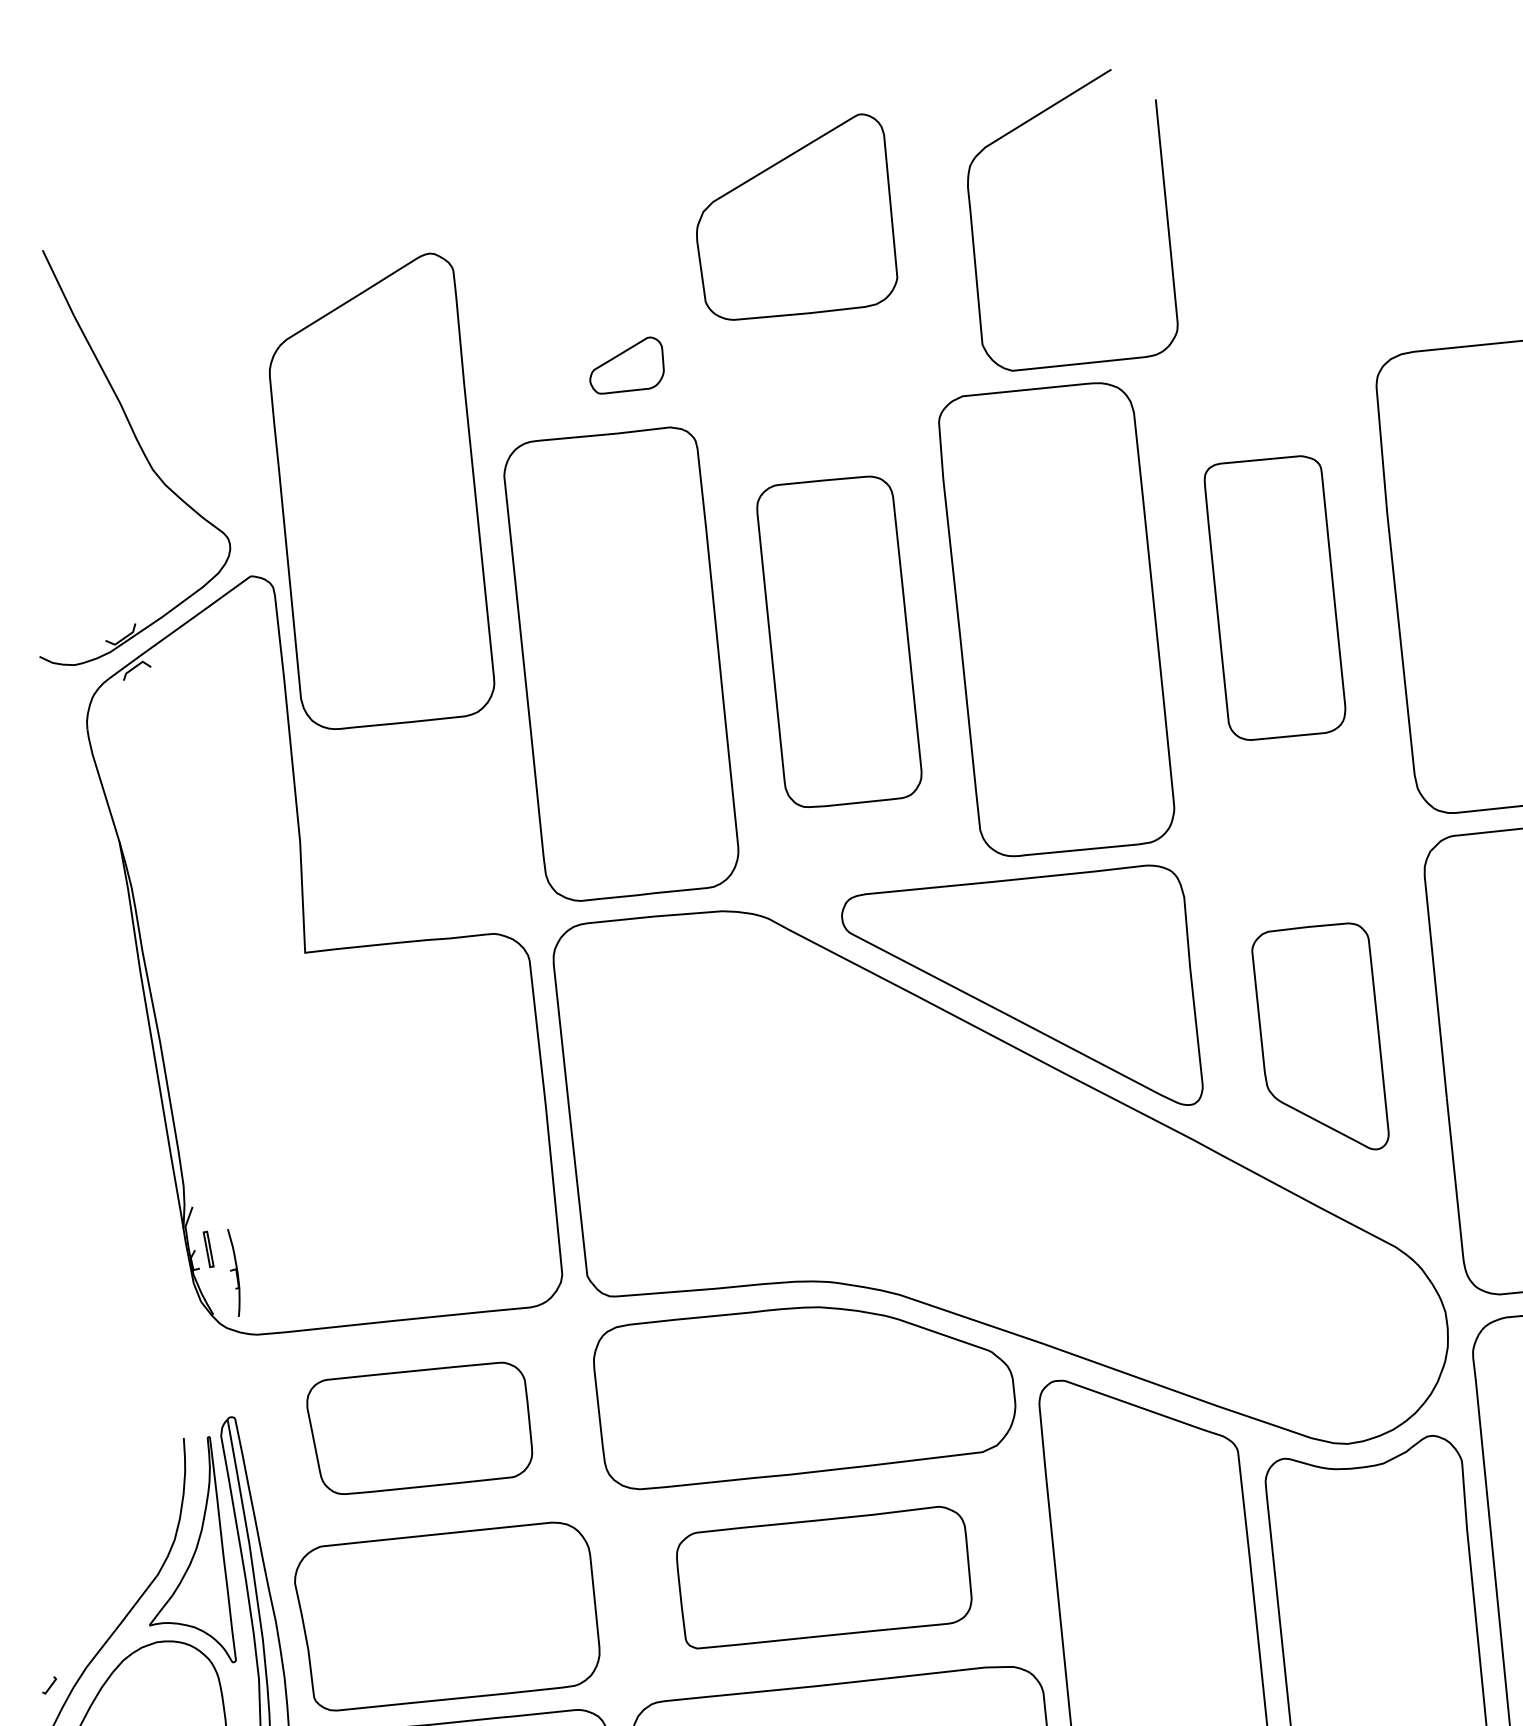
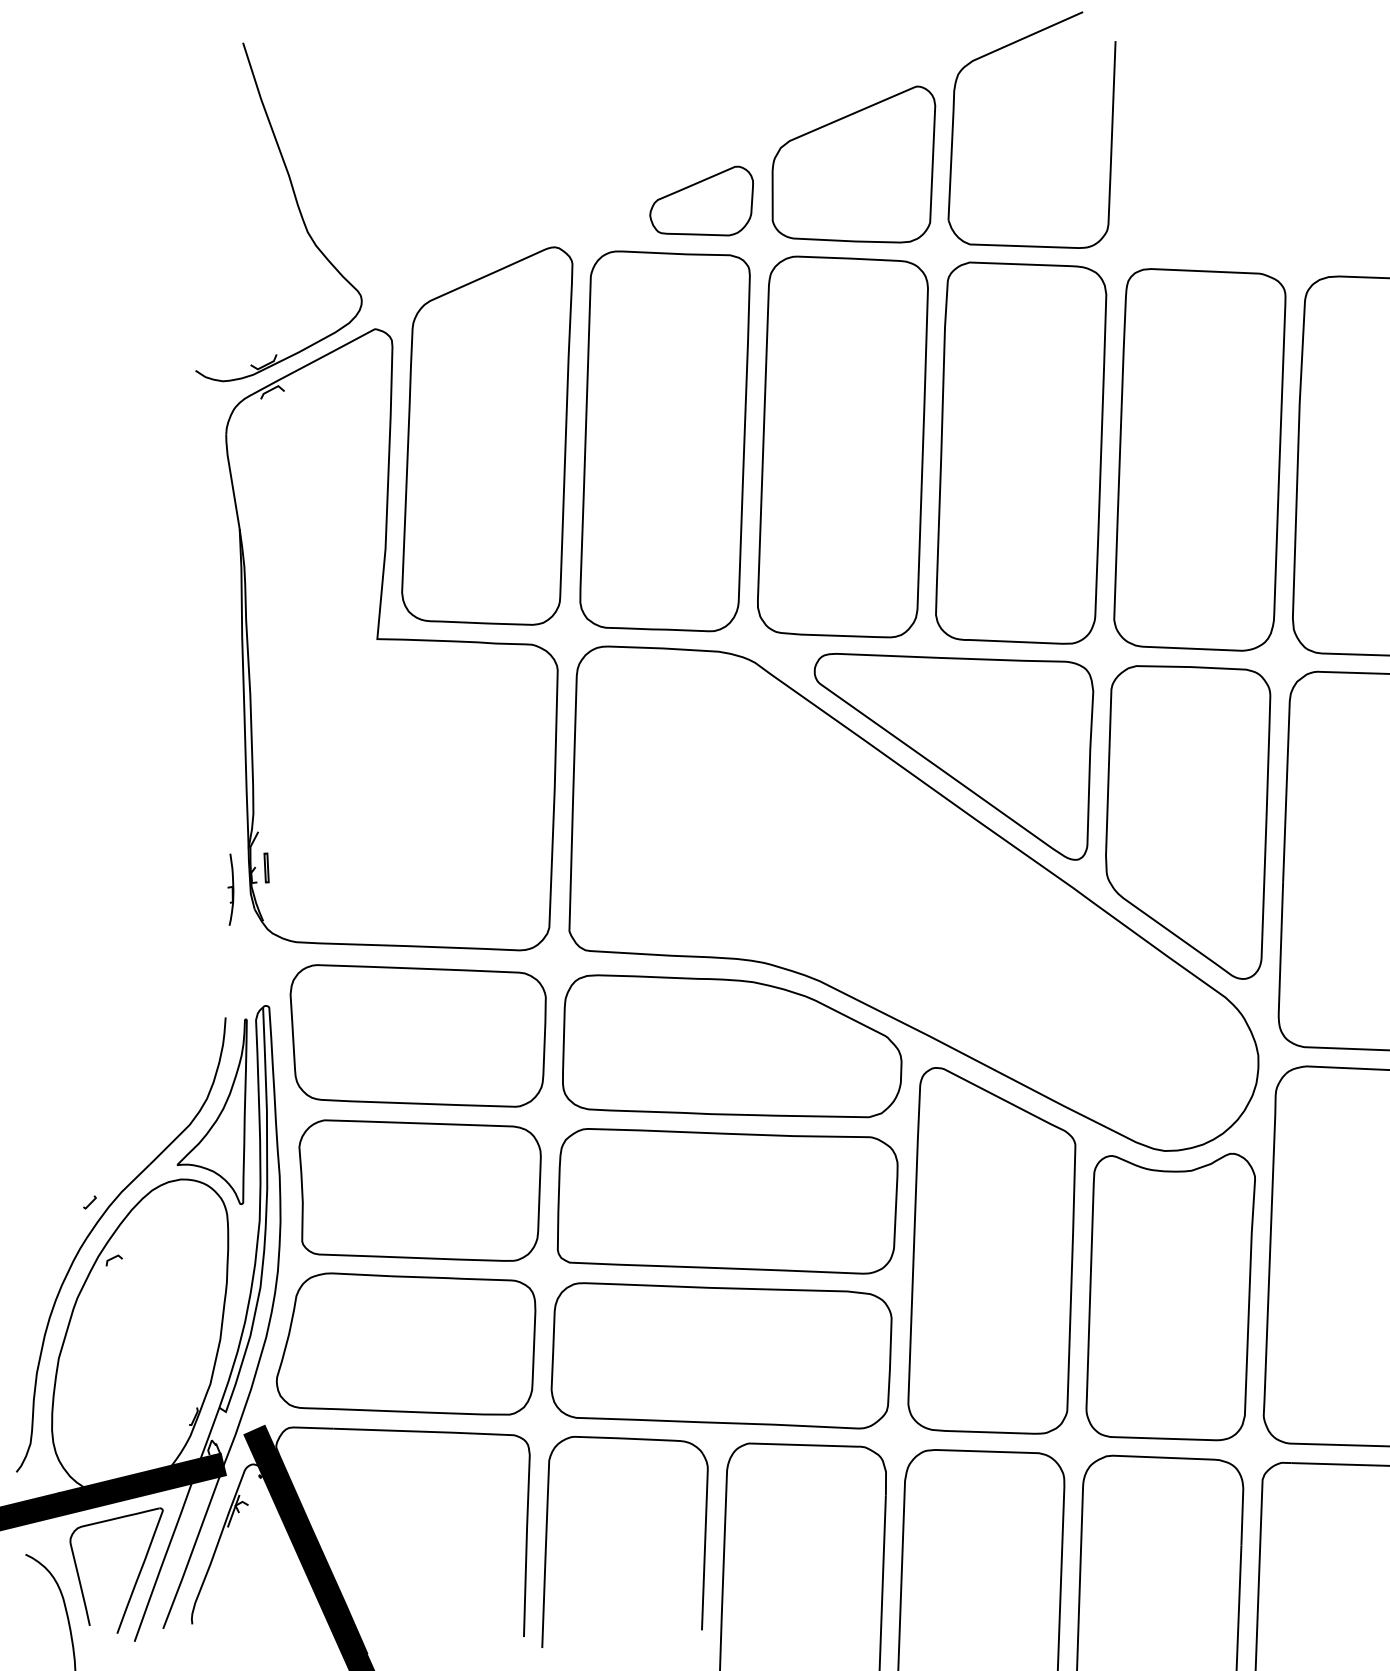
part: (794, 219) -> (853, 164), moved
part: (972, 220) -> (954, 118), moved
part: (626, 365) -> (701, 200), size x1.67
part: (378, 493) -> (487, 435), moved
part: (1274, 597) -> (1199, 459), size x1.67
part: (838, 641) -> (842, 446), size x1.43
part: (1321, 1040) -> (1188, 822), size x1.67
part: (234, 1272) -> (230, 889), moved
part: (419, 1427) -> (417, 1035), size x1.43
part: (824, 1578) -> (727, 1201), size x1.43

